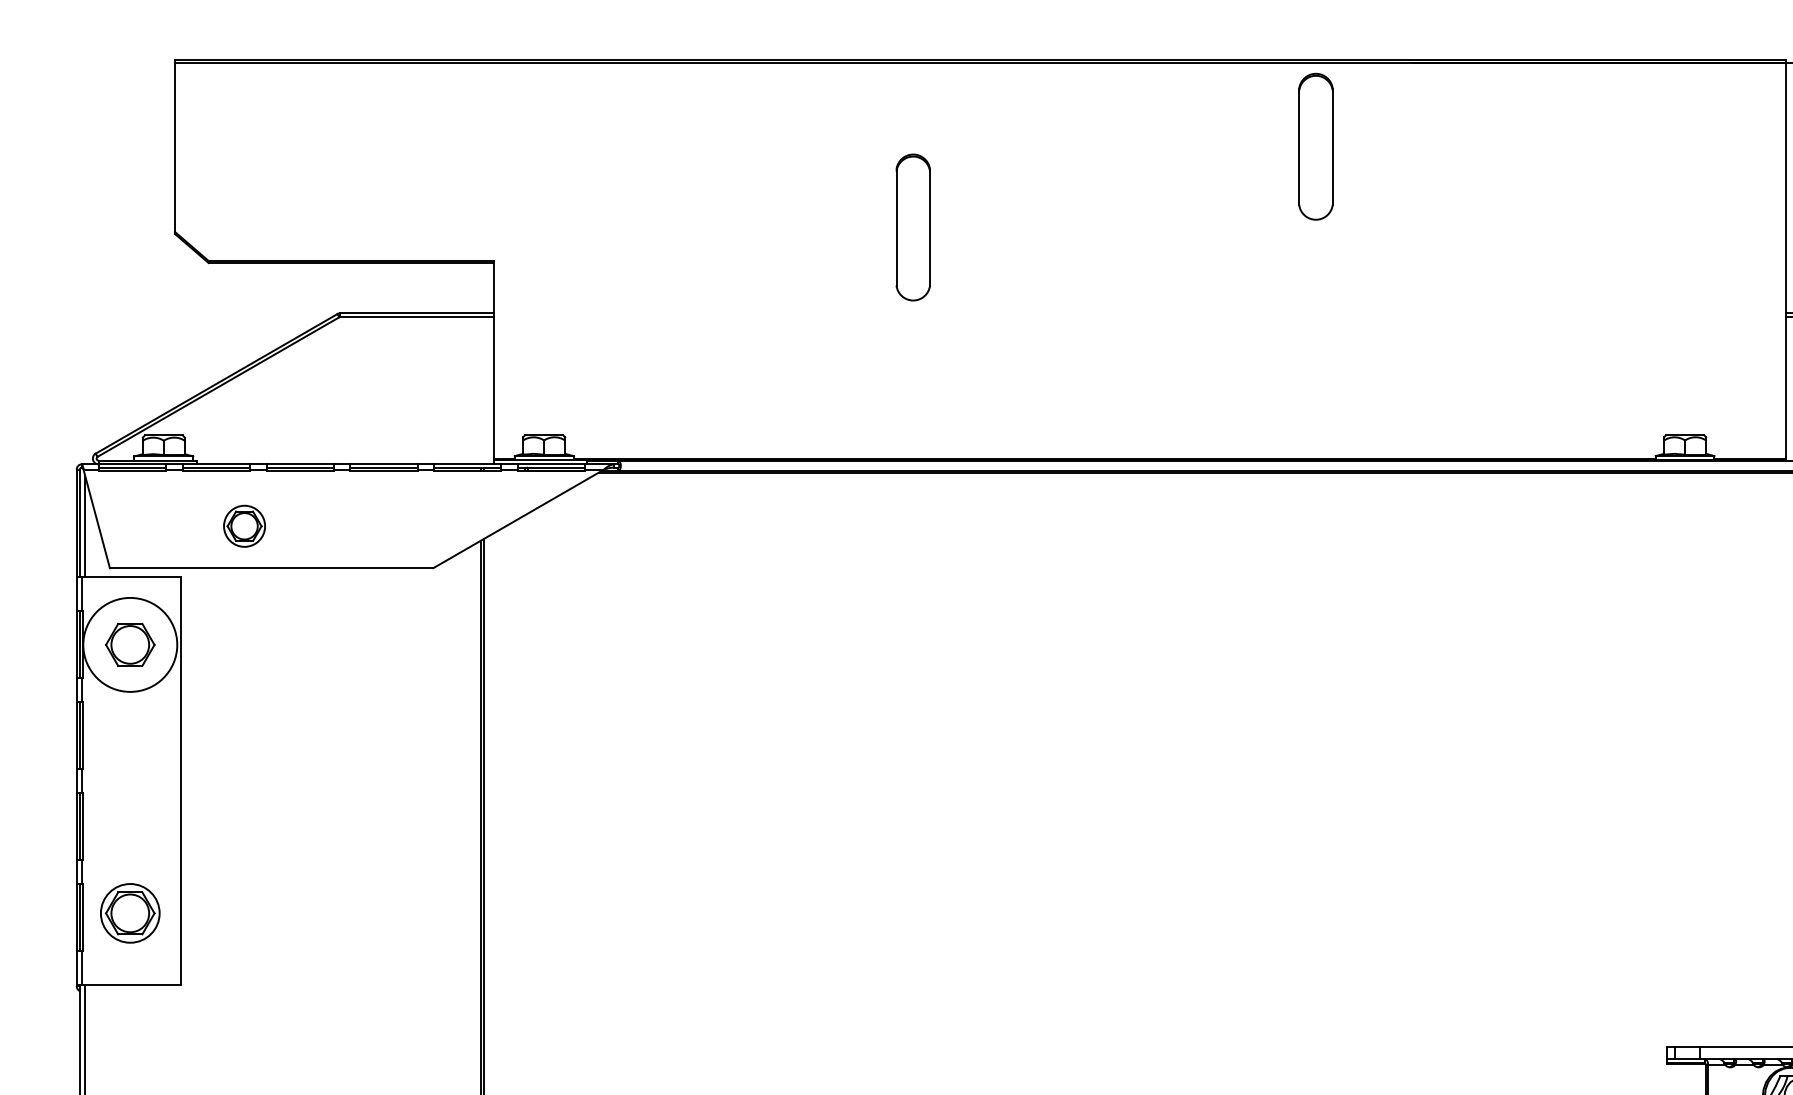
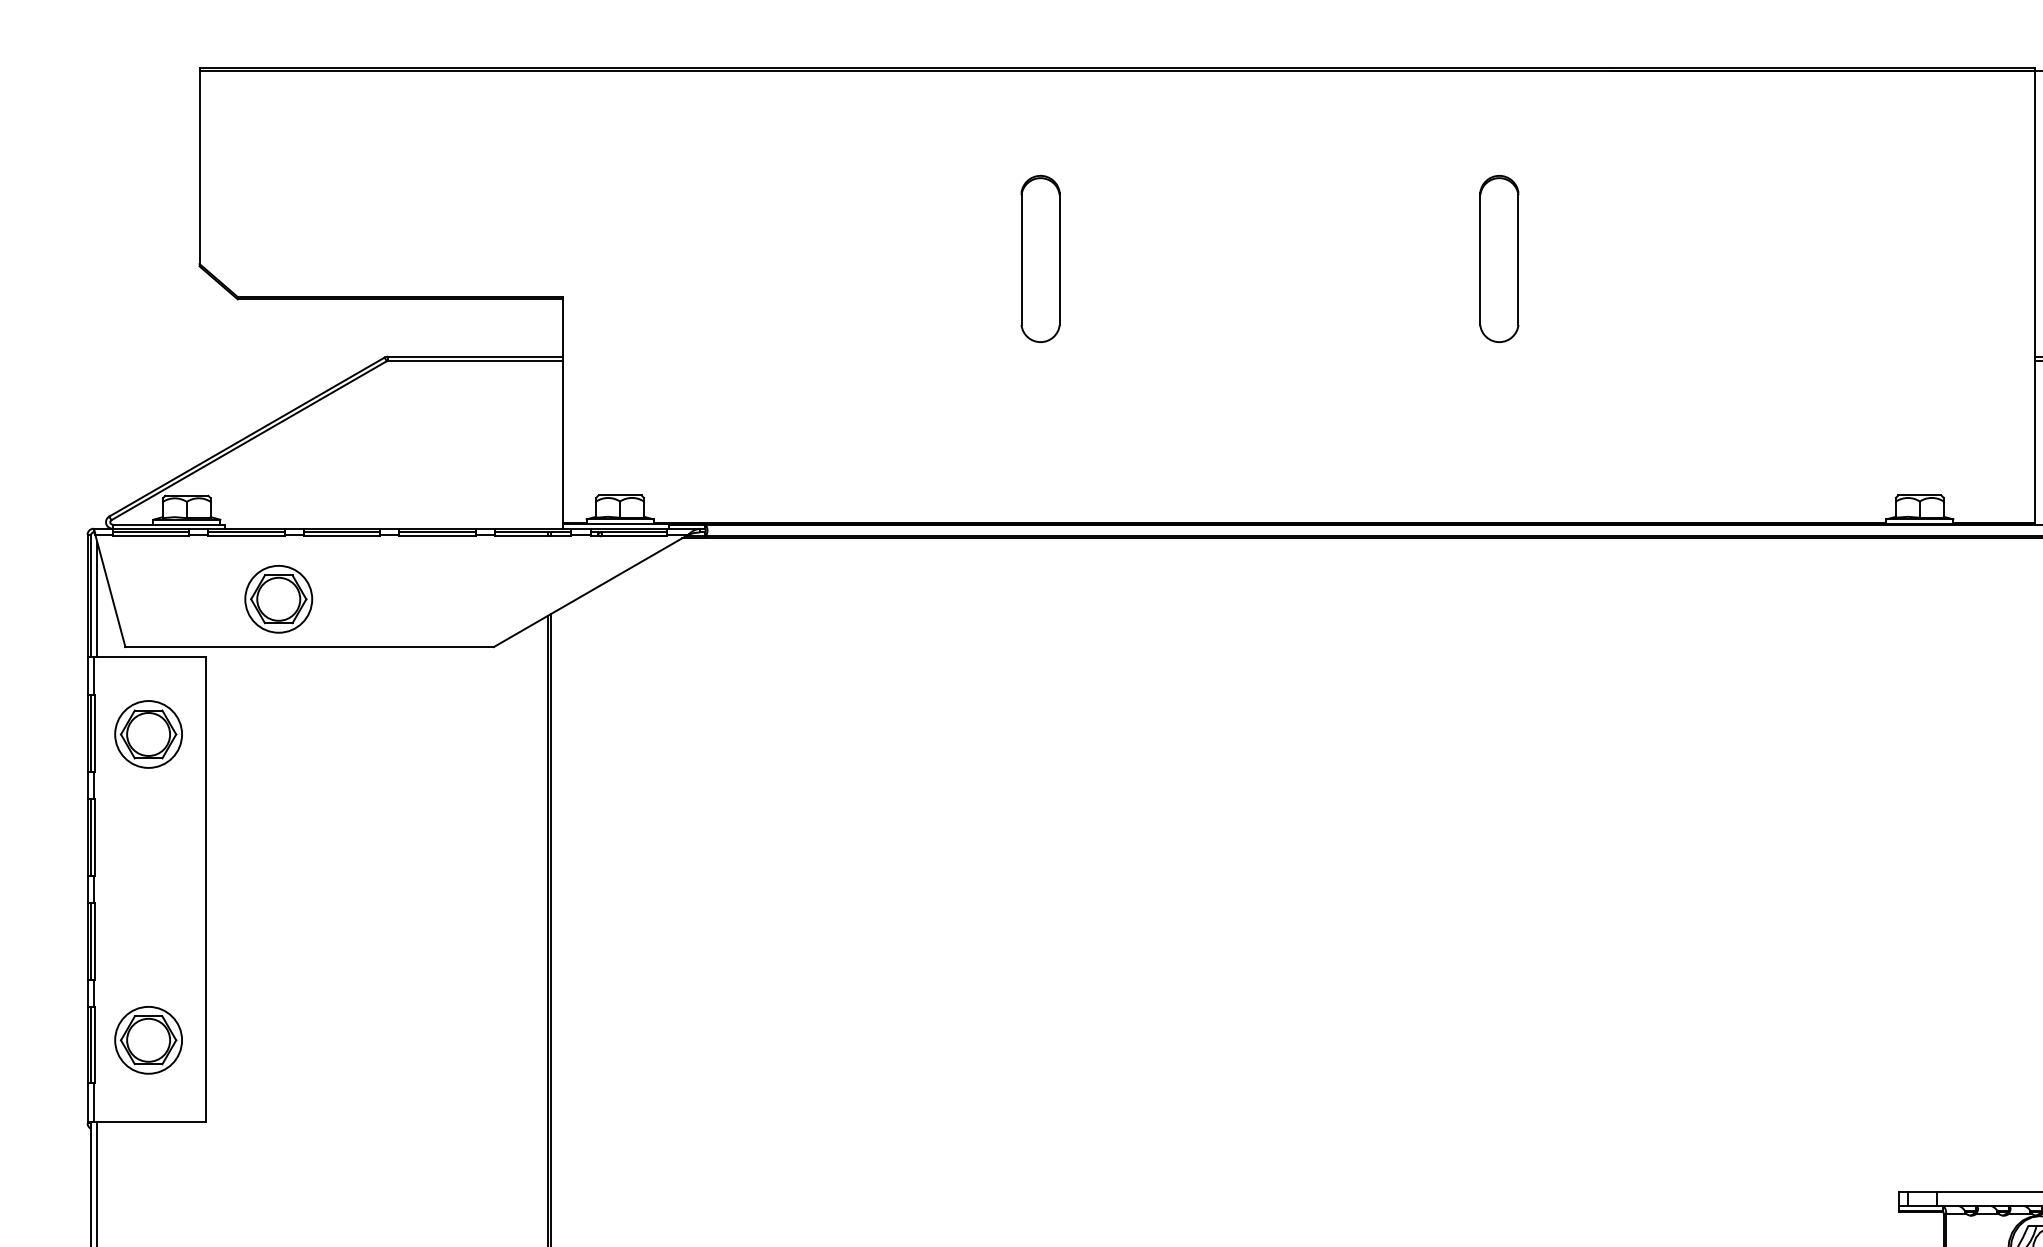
part: (1316, 146) -> (1499, 258), moved
part: (244, 526) -> (278, 599), size x1.43
circle: (130, 644) -> (148, 734), size x0.62

